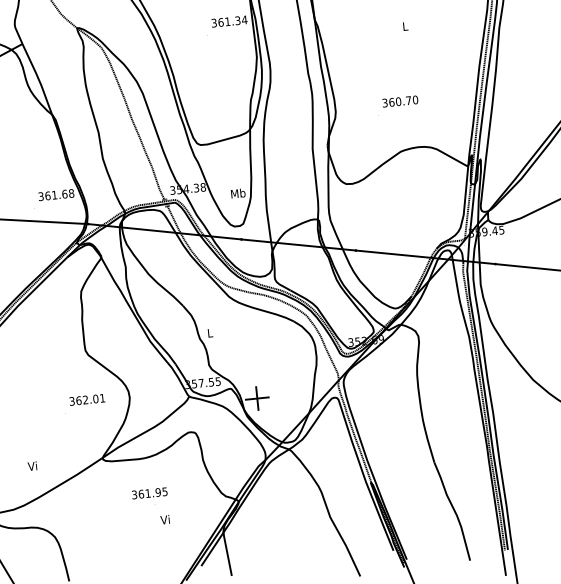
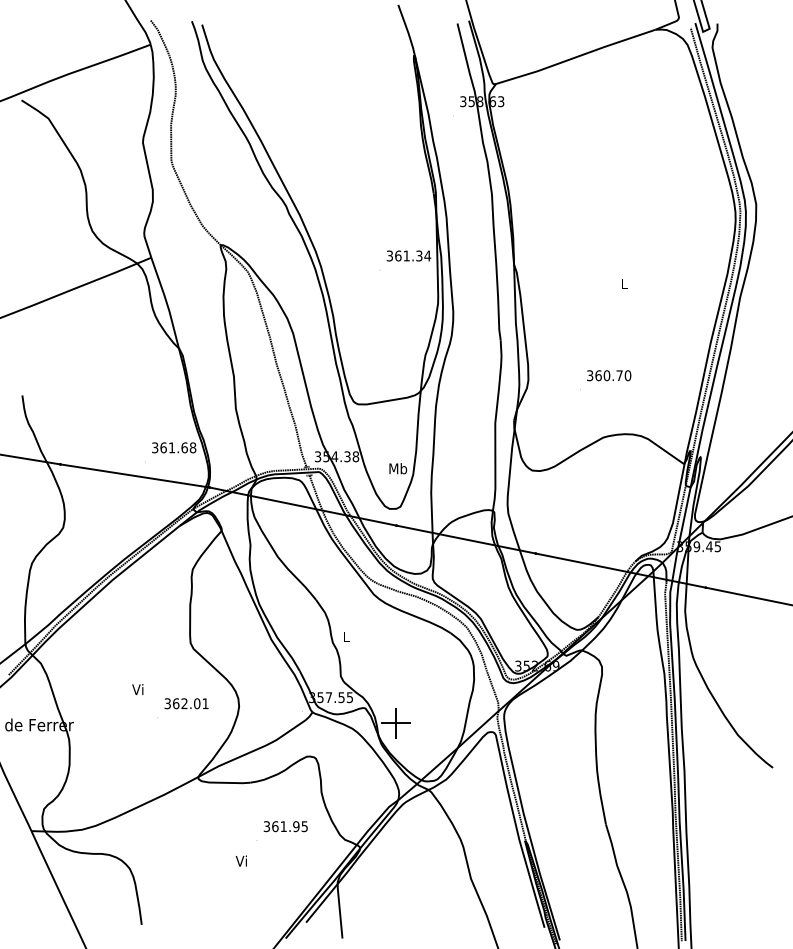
text: (32, 466) -> (137, 689), moved
text: (149, 493) -> (285, 826), moved
text: (164, 519) -> (240, 860), moved

